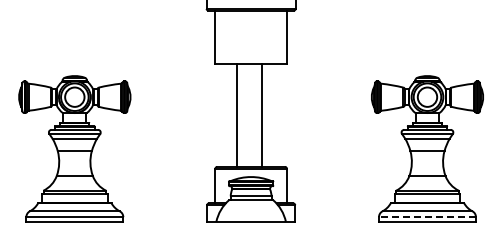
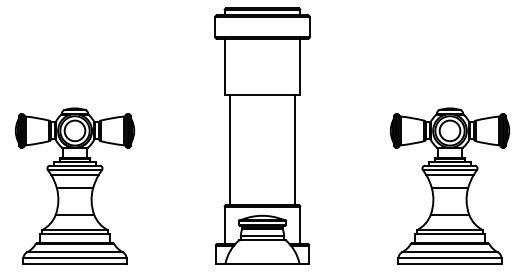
line: (237, 115) -> (229, 150), moved
line: (262, 115) -> (295, 150), moved
line: (427, 217) -> (450, 258), dashed -> solid

